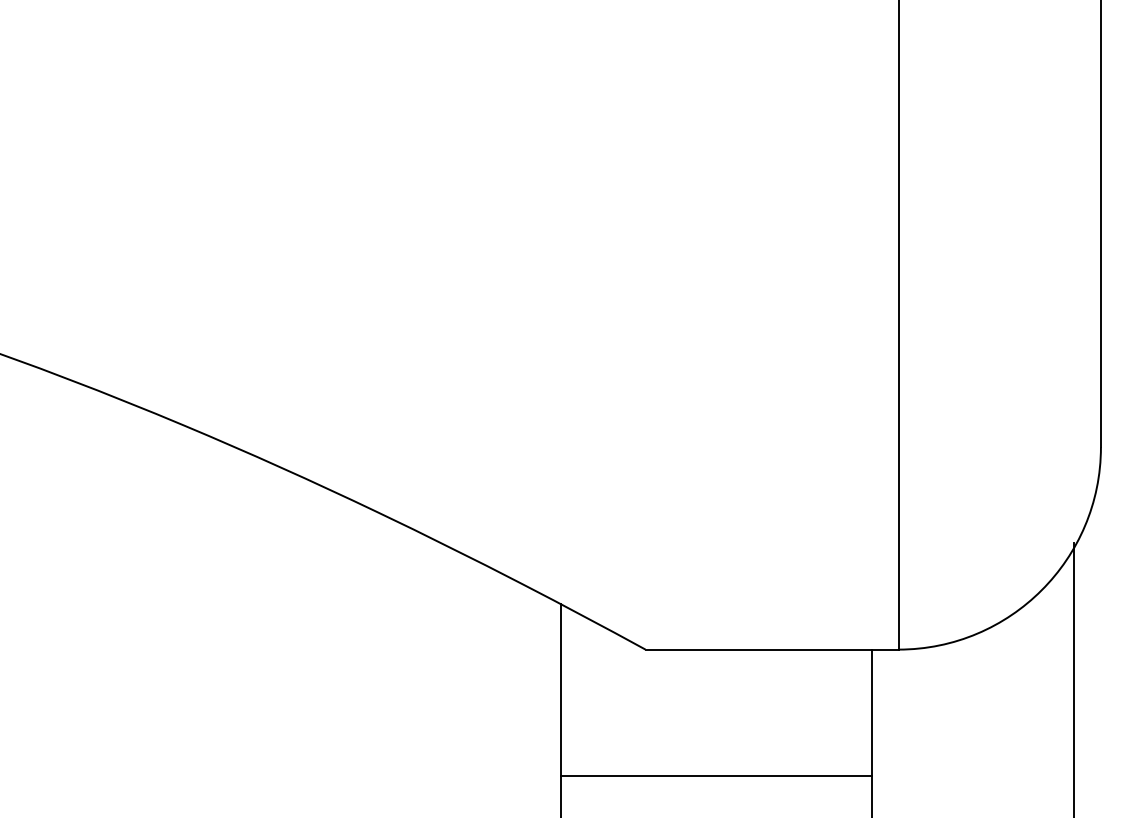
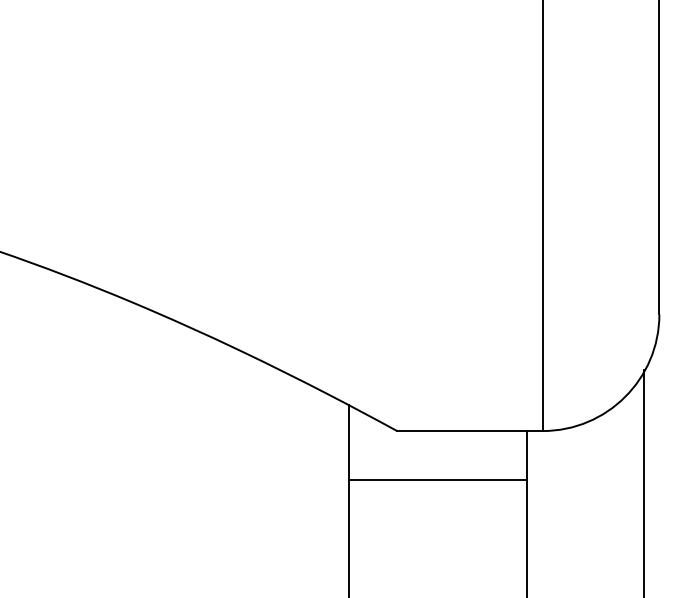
line: (715, 775) -> (437, 479), moved

